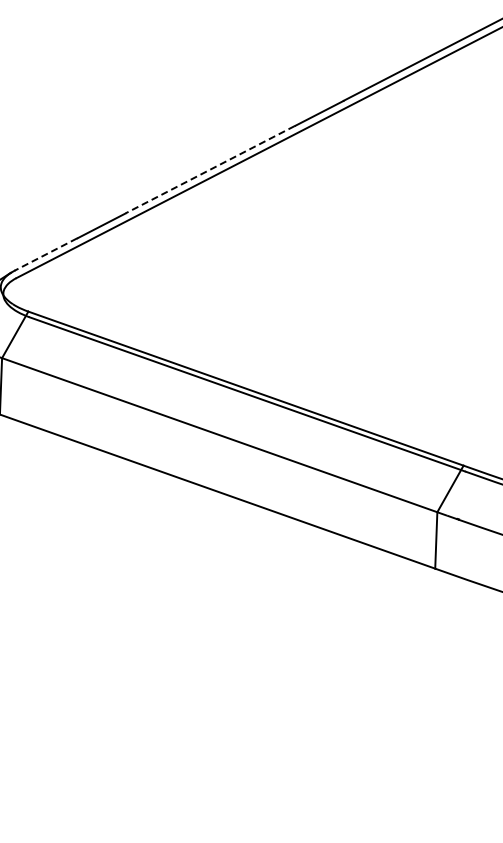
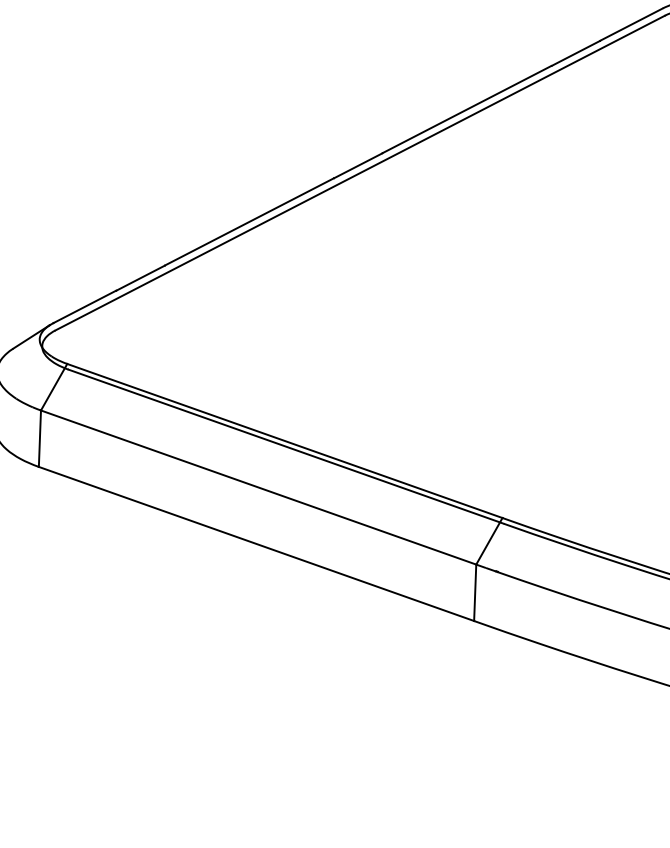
line: (210, 169) -> (249, 221), dashed -> solid
line: (45, 255) -> (84, 307), dashed -> solid

